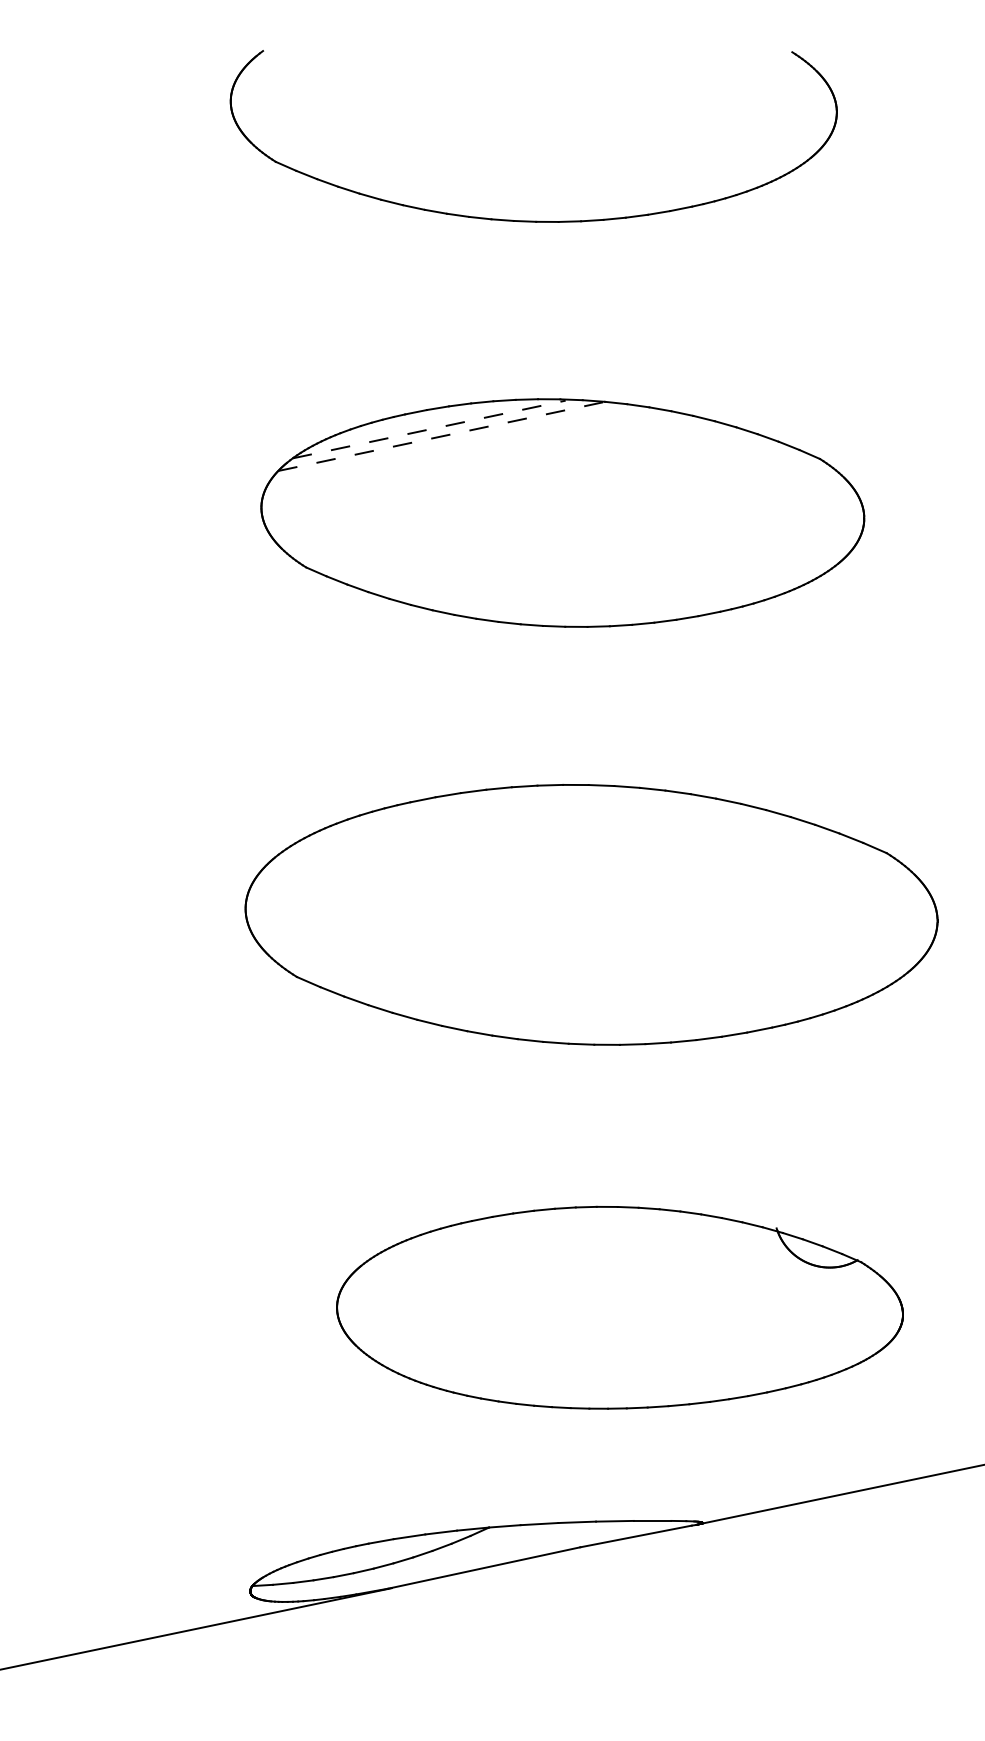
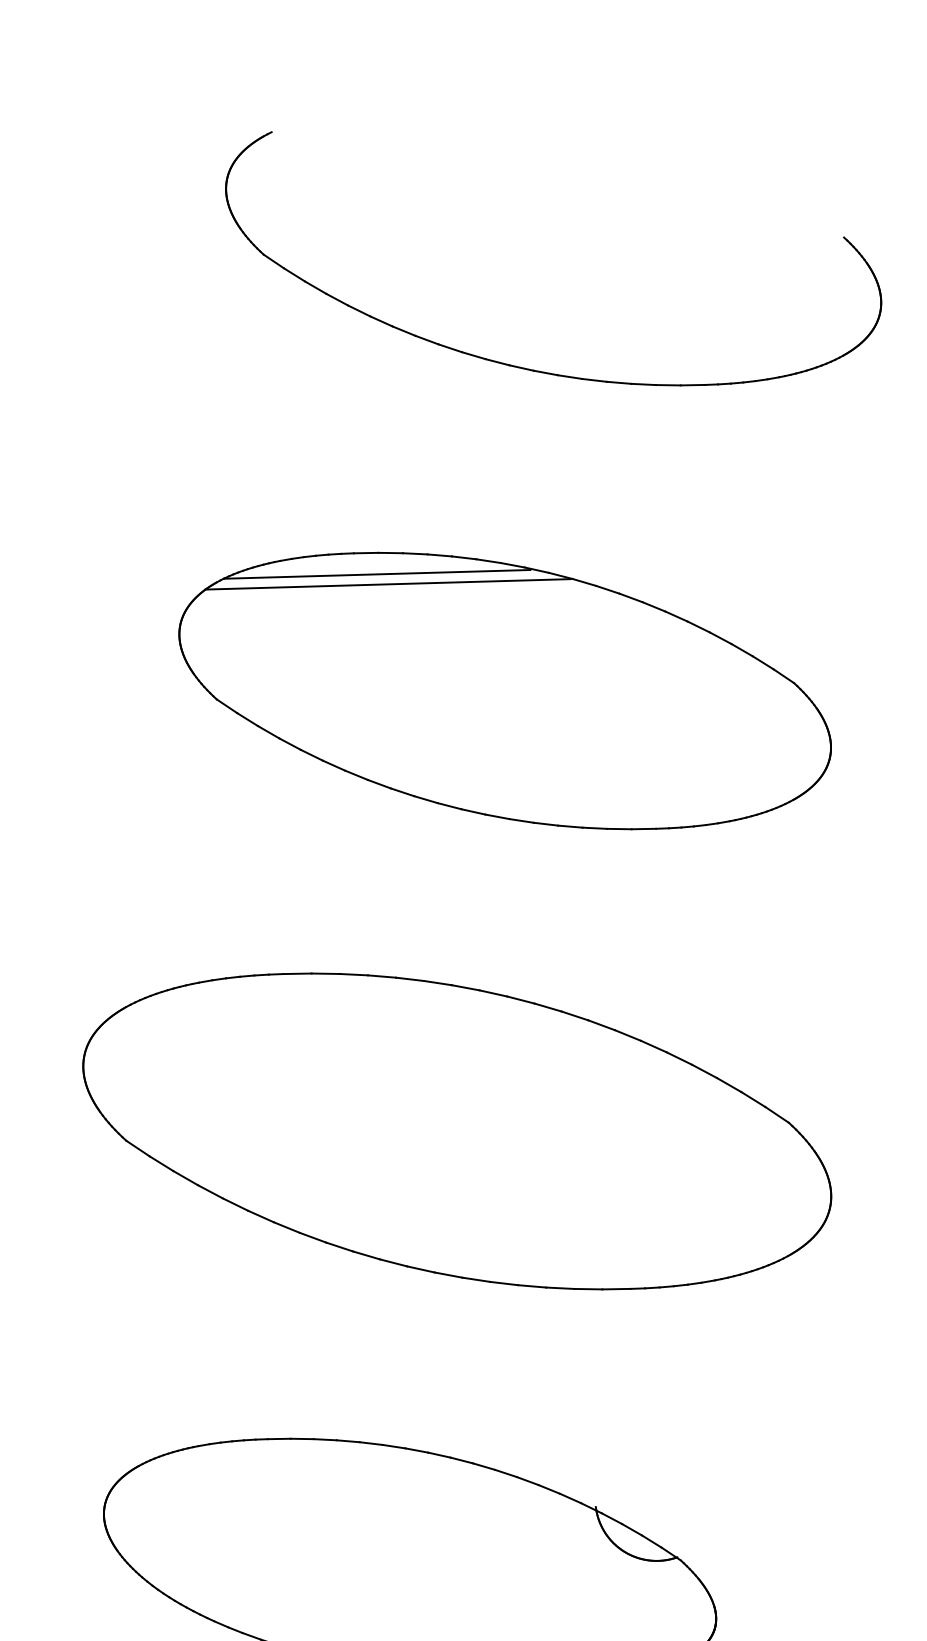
line: (429, 429) -> (377, 574), dashed -> solid
line: (440, 436) -> (387, 584), dashed -> solid

